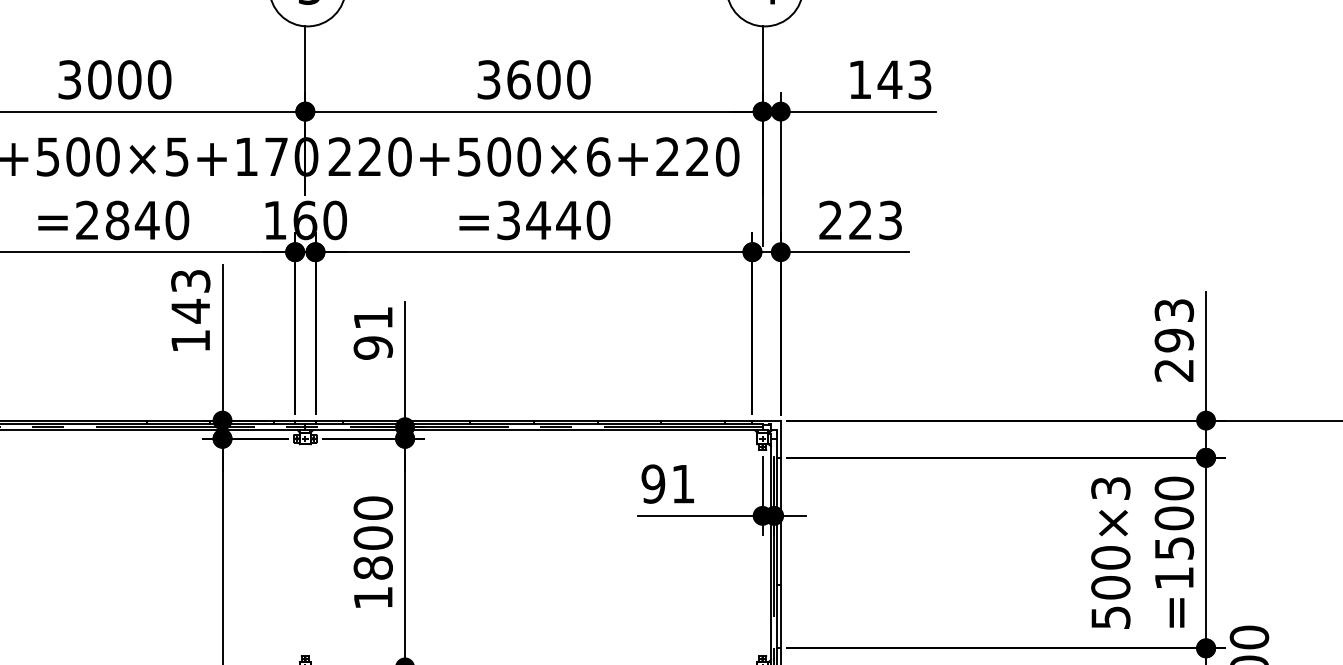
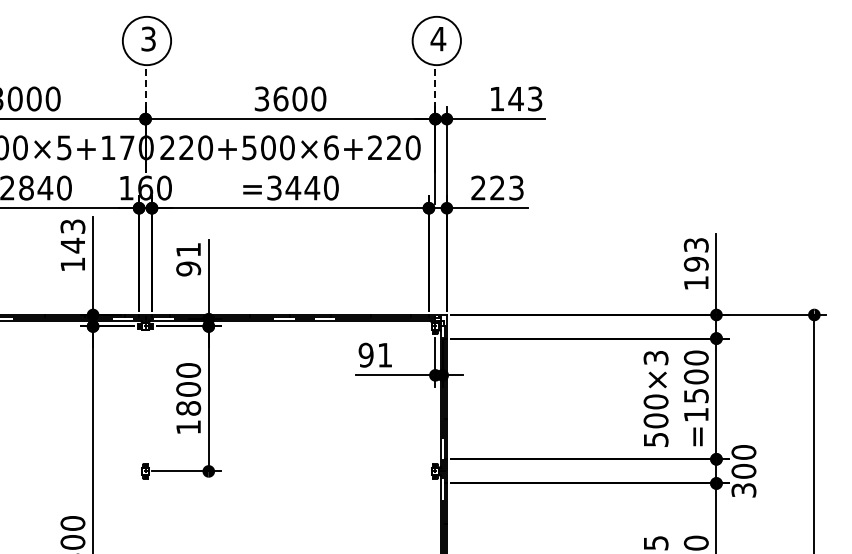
line: (305, 60) -> (145, 86), solid -> dashed
line: (762, 60) -> (435, 86), solid -> dashed
text: (1173, 370) -> (695, 283), 293 -> 193

